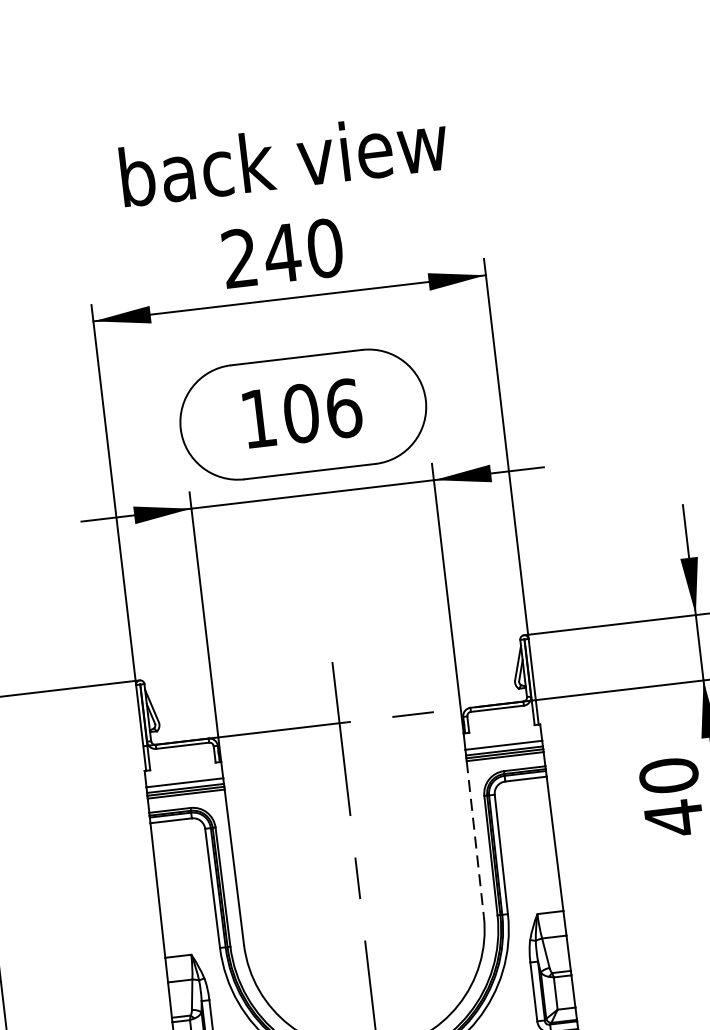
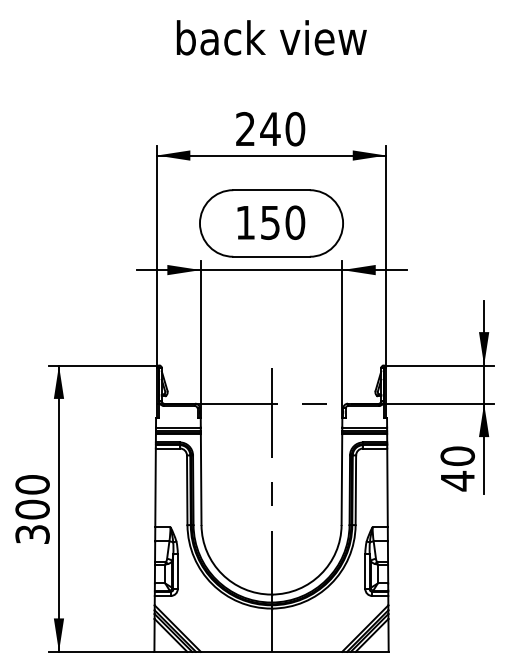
text: (283, 158) -> (271, 37), moved
text: (321, 410) -> (282, 222), 106 -> 150
line: (474, 840) -> (341, 480), dashed -> solid

